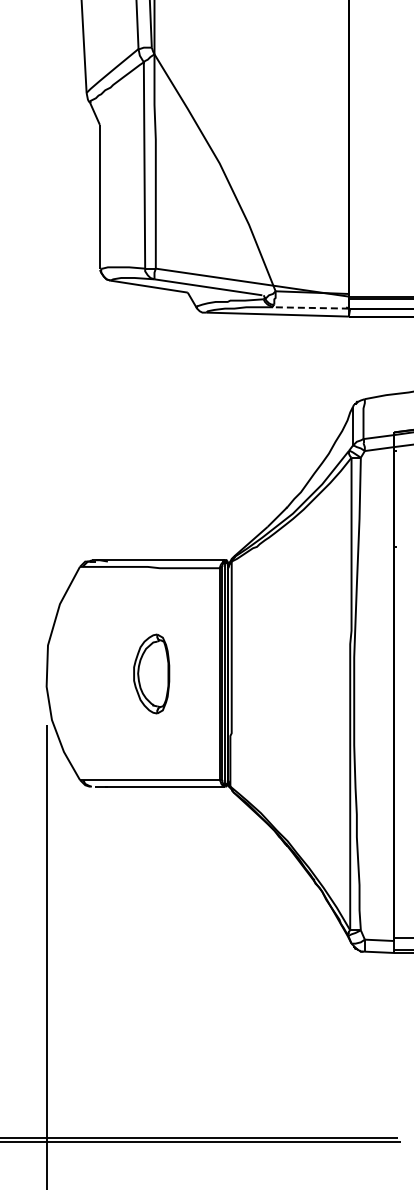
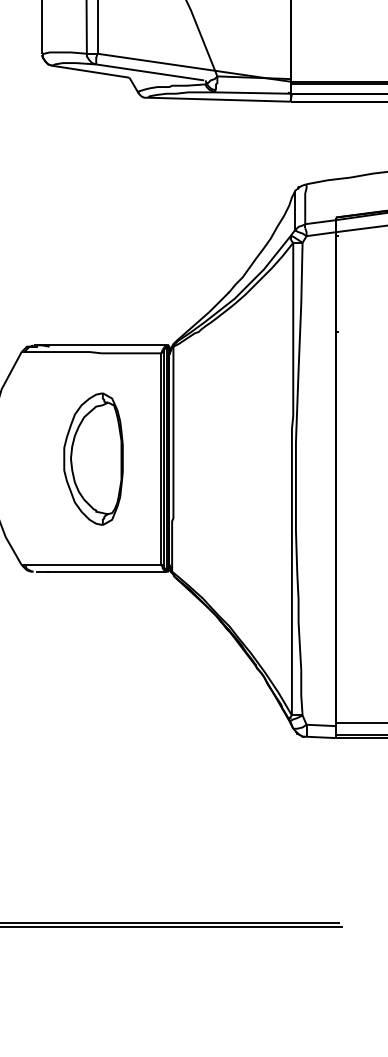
line: (310, 307) -> (252, 92), dashed -> solid
part: (151, 673) -> (93, 458), size x1.67

